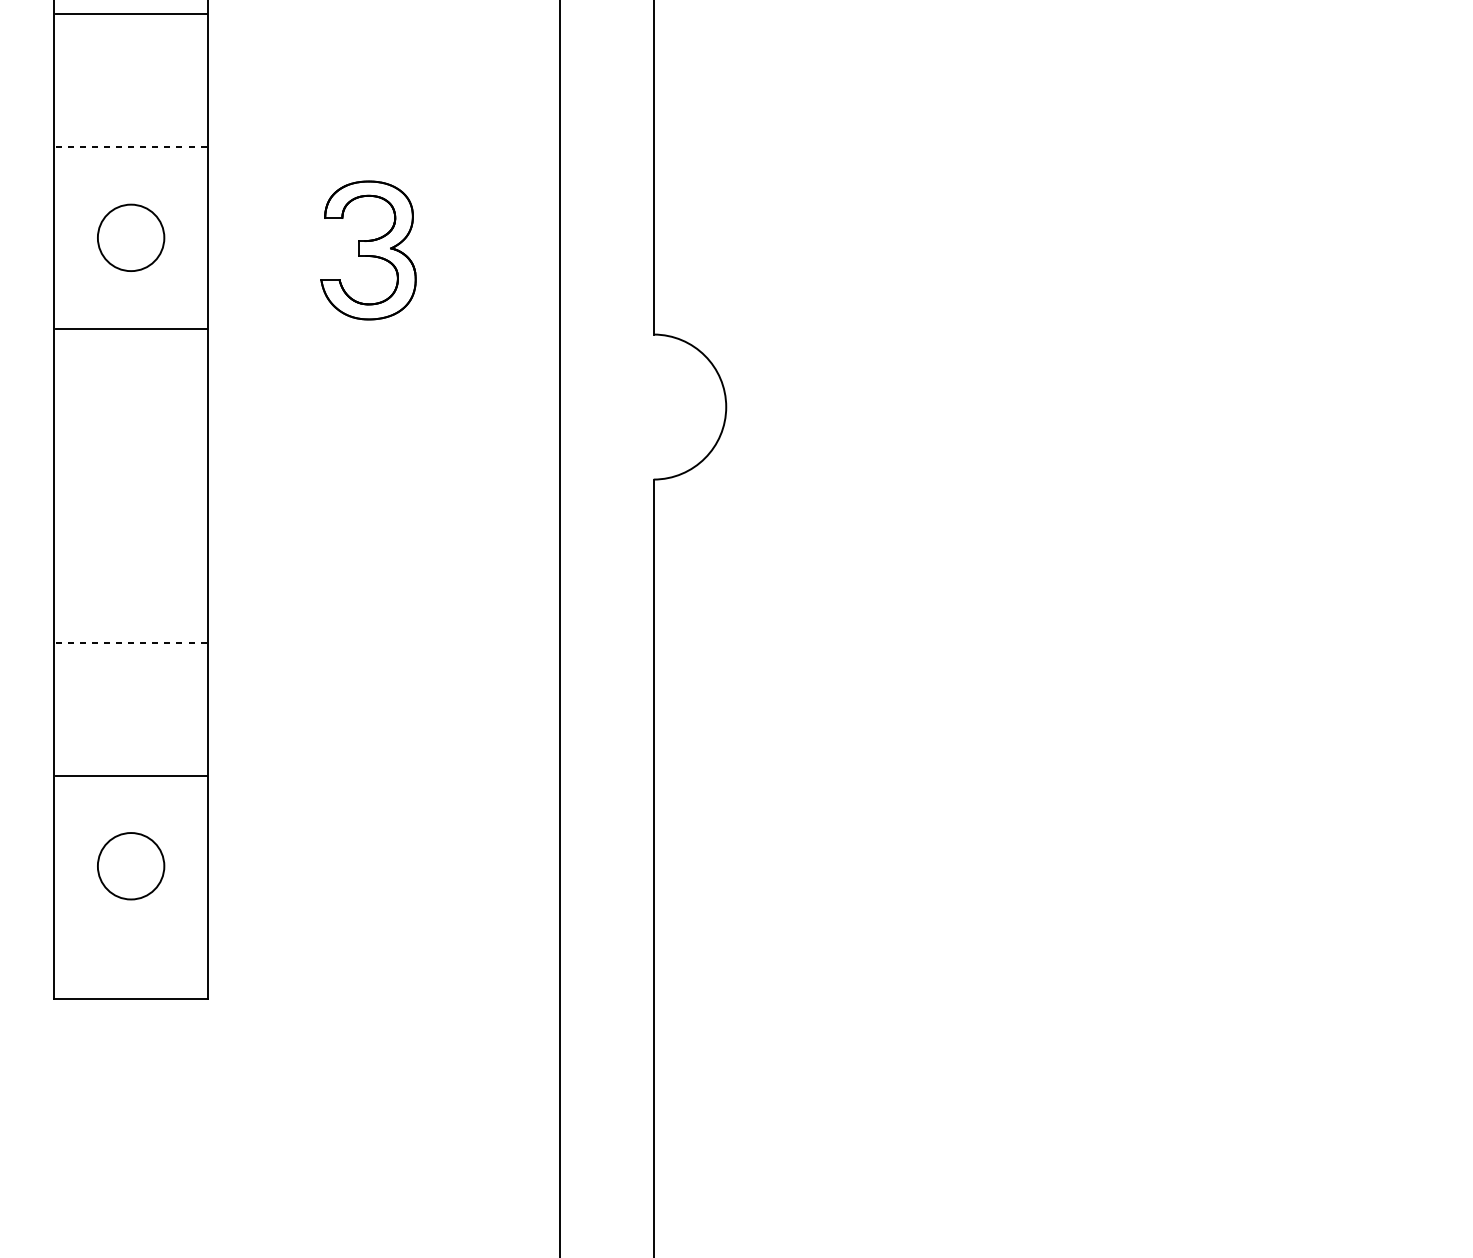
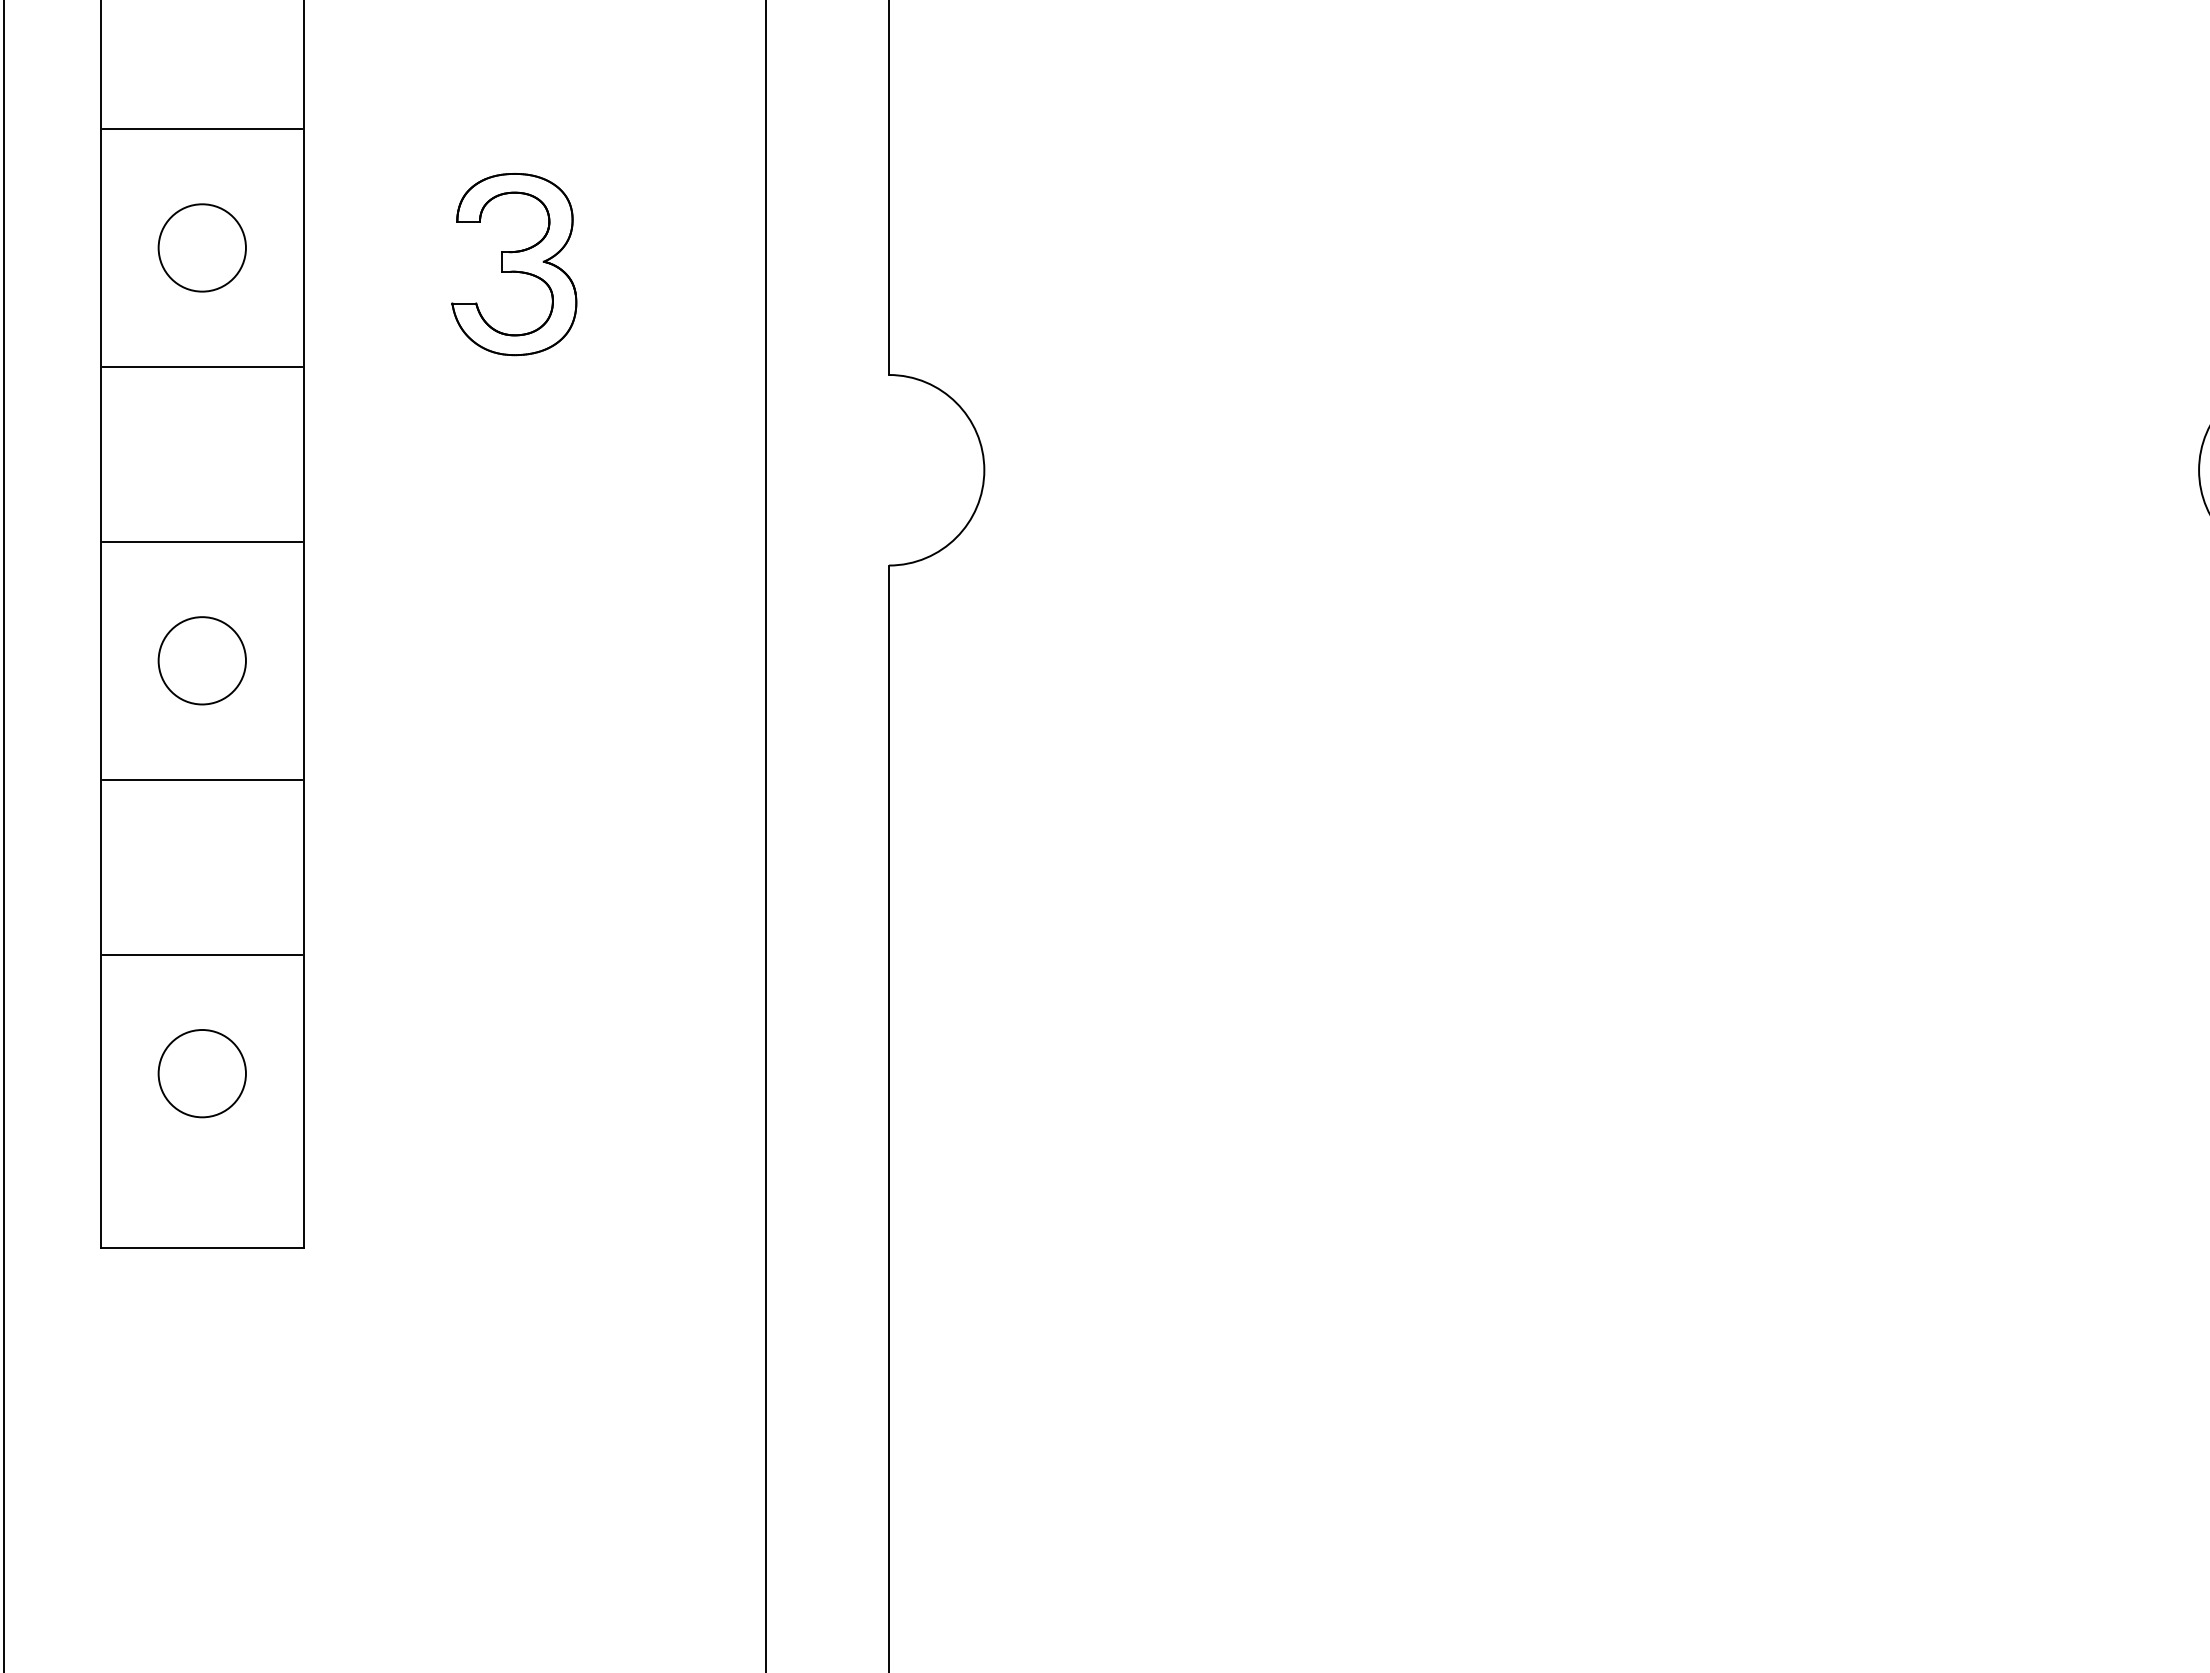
line: (131, 146) -> (202, 128), dashed -> solid
line: (131, 461) -> (202, 541), added
circle: (130, 551) -> (201, 660), added
line: (131, 642) -> (202, 779), dashed -> solid

